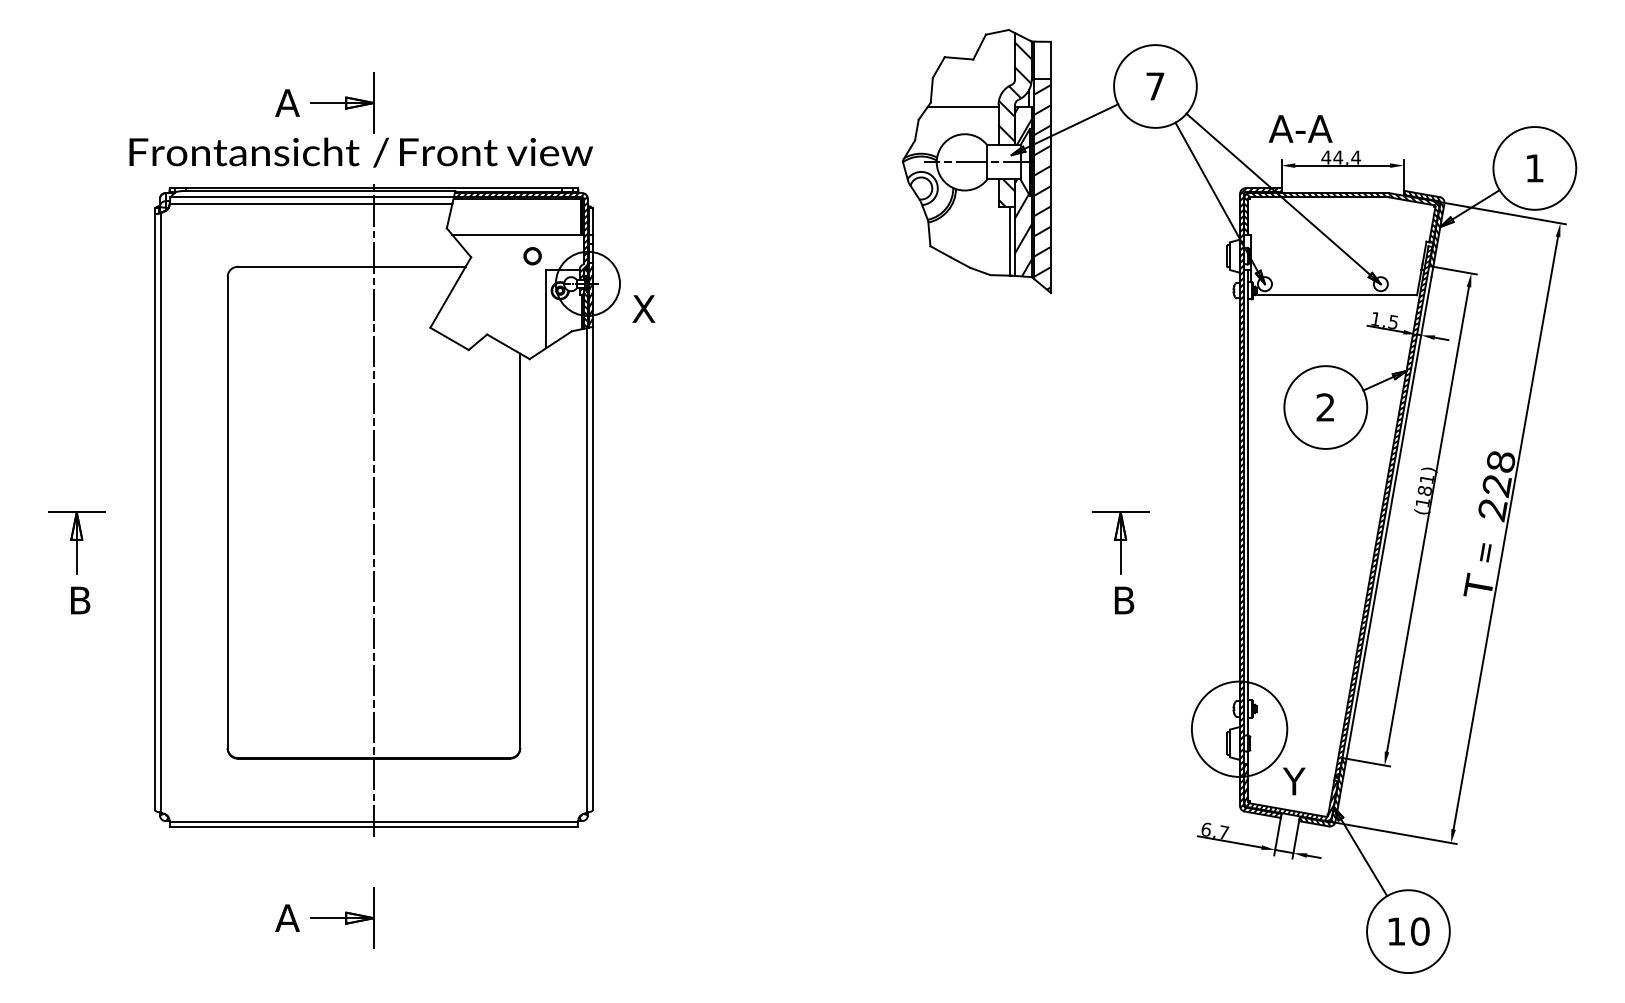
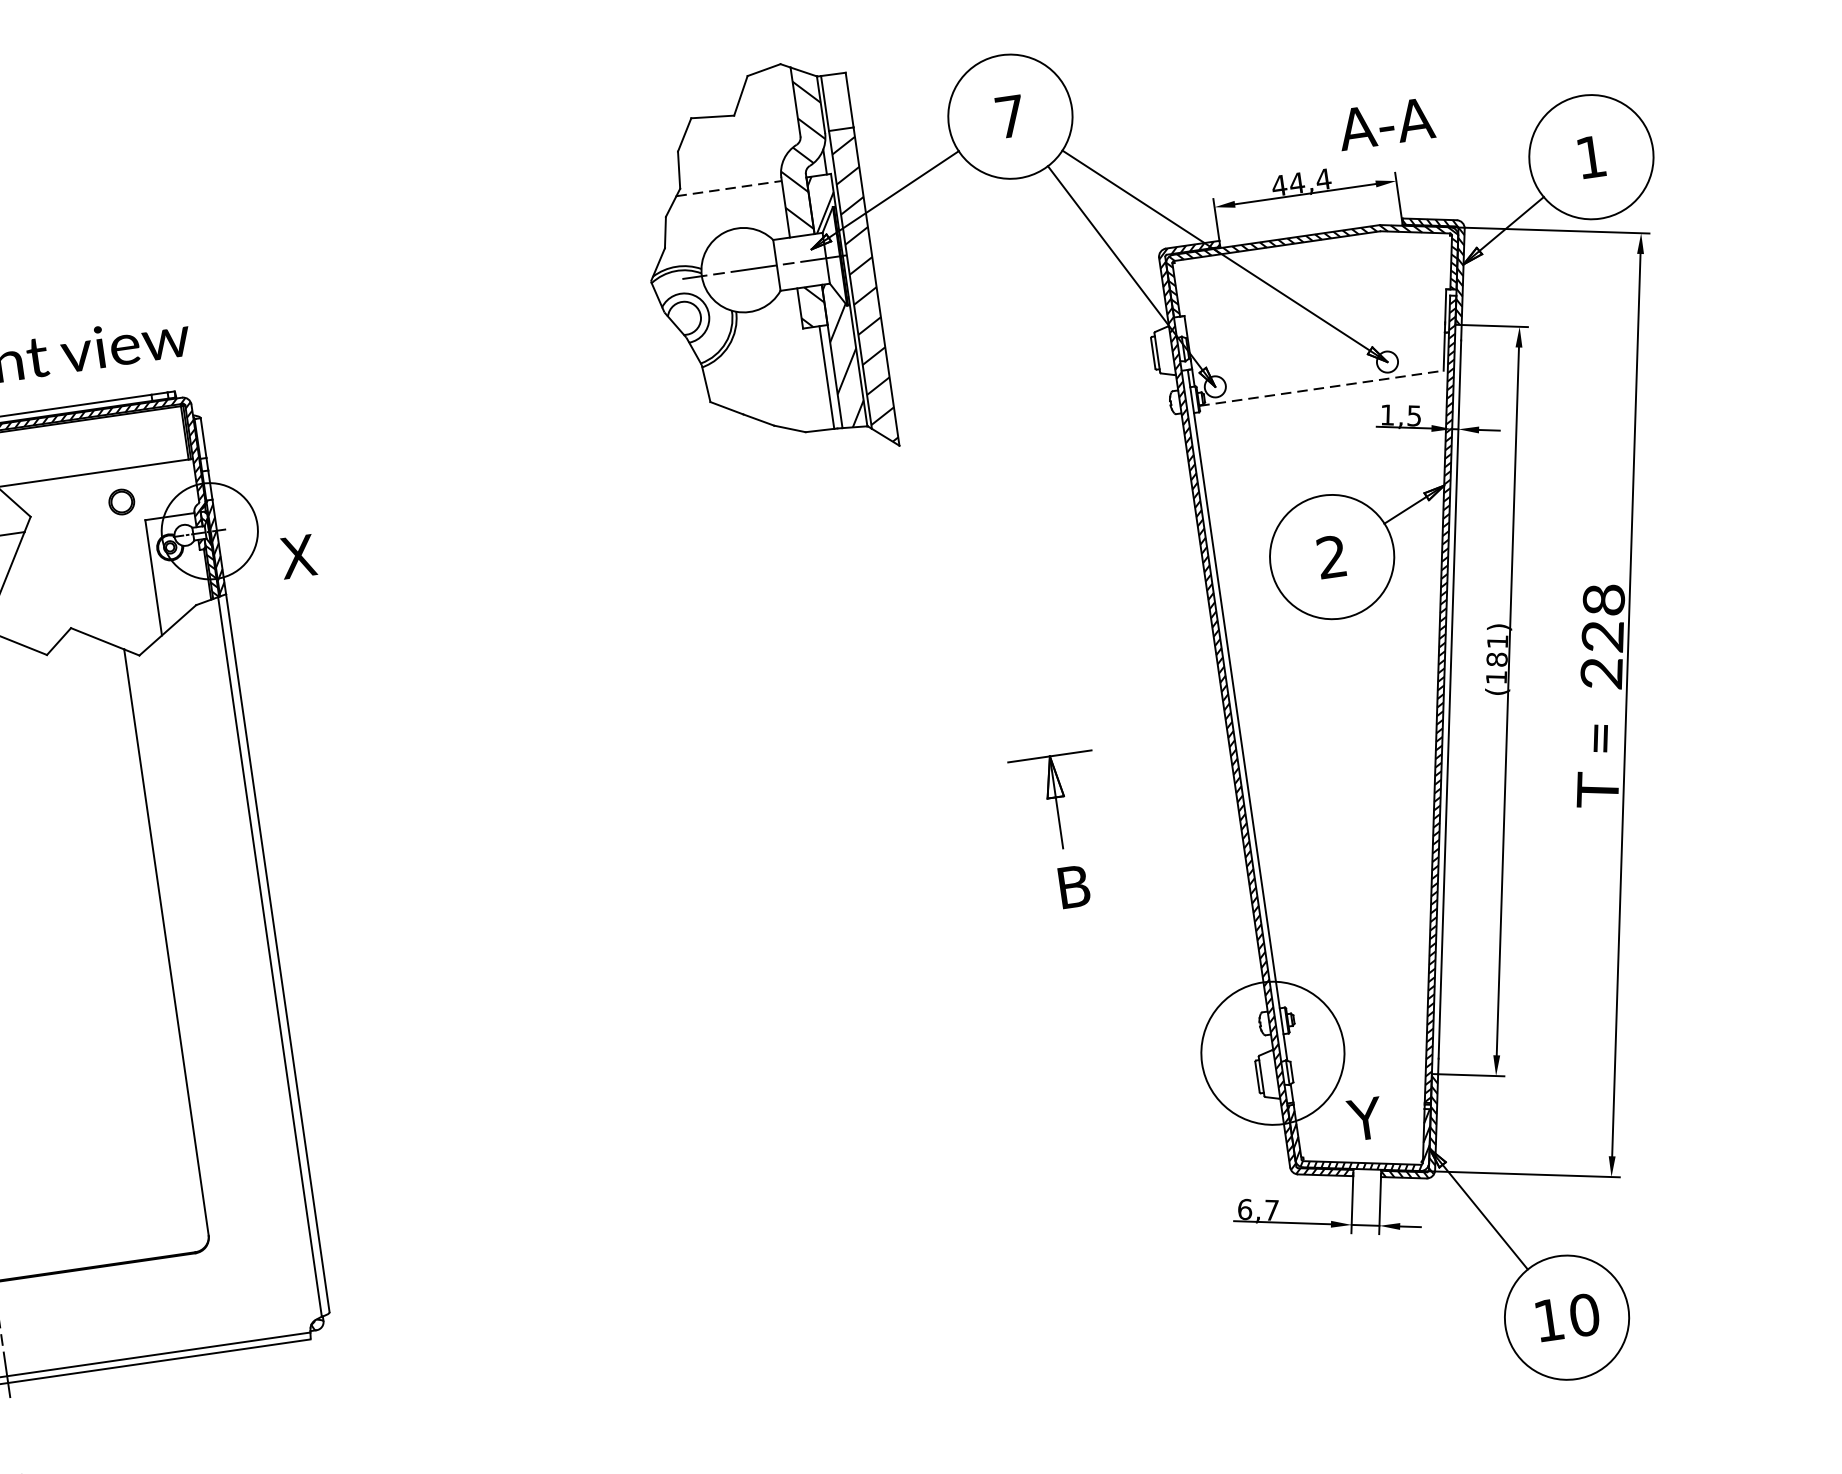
line: (963, 107) -> (729, 188), solid -> dashed
text: (1300, 128) -> (1385, 123), moved
line: (1335, 295) -> (1322, 388), solid -> dashed

